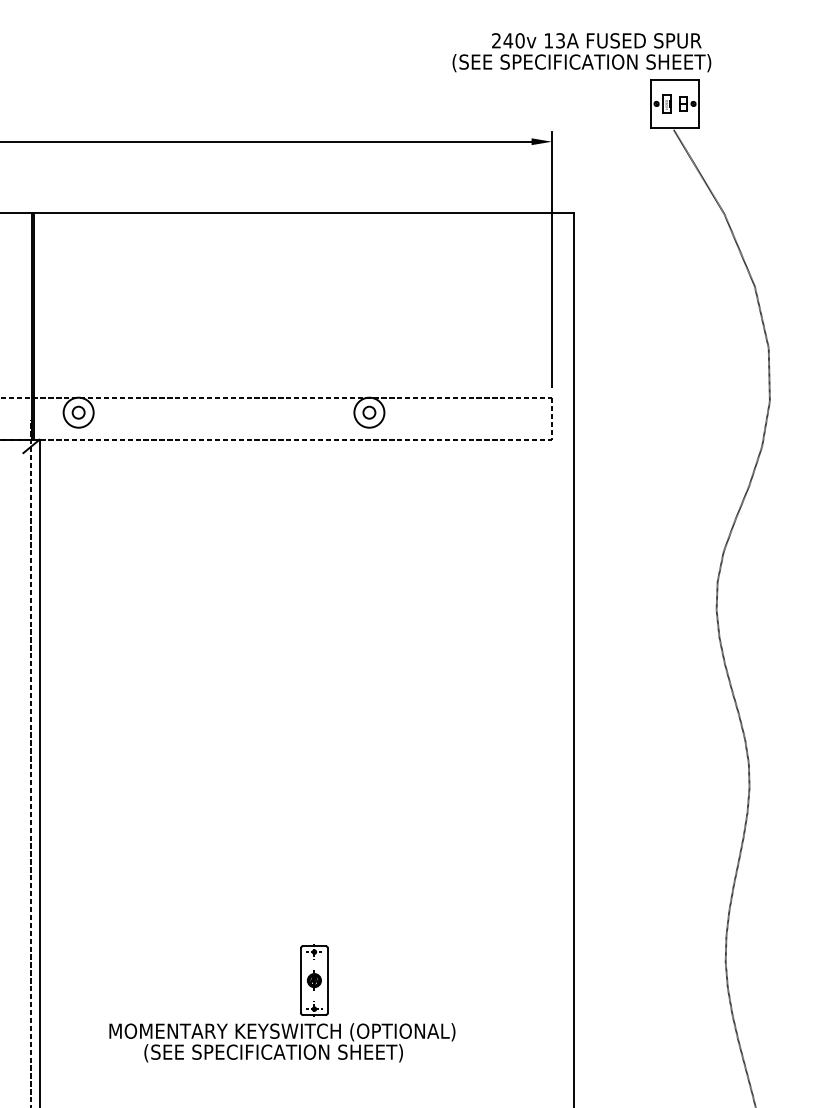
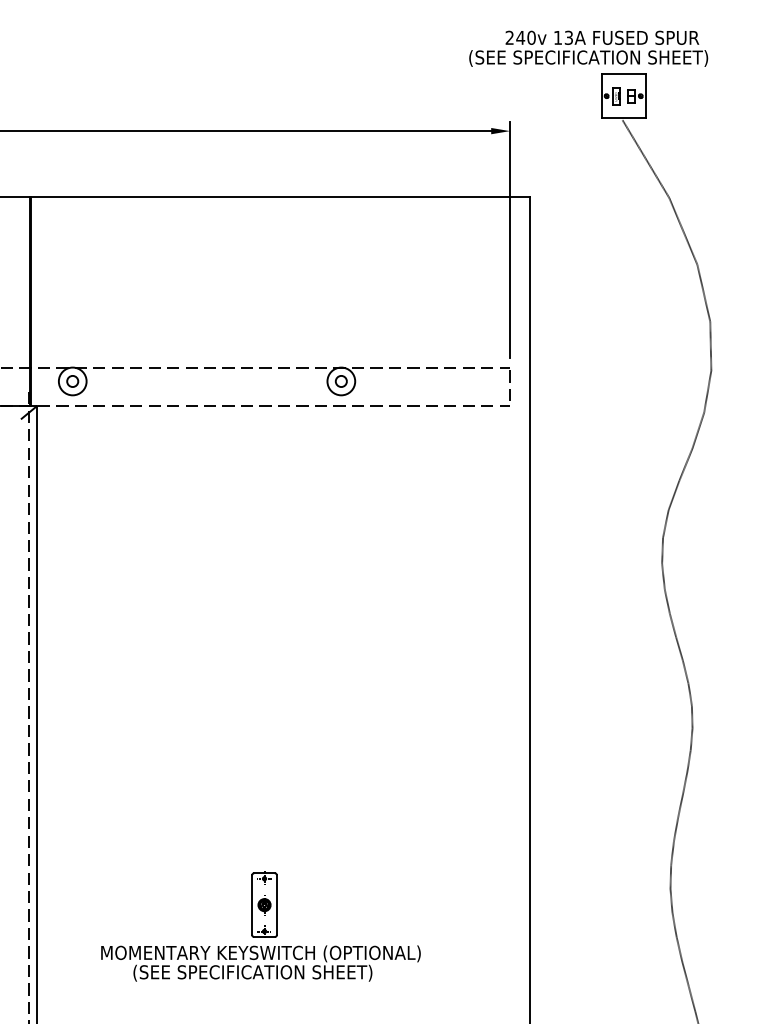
text: (581, 52) -> (588, 48), moved
part: (314, 979) -> (264, 904), moved

